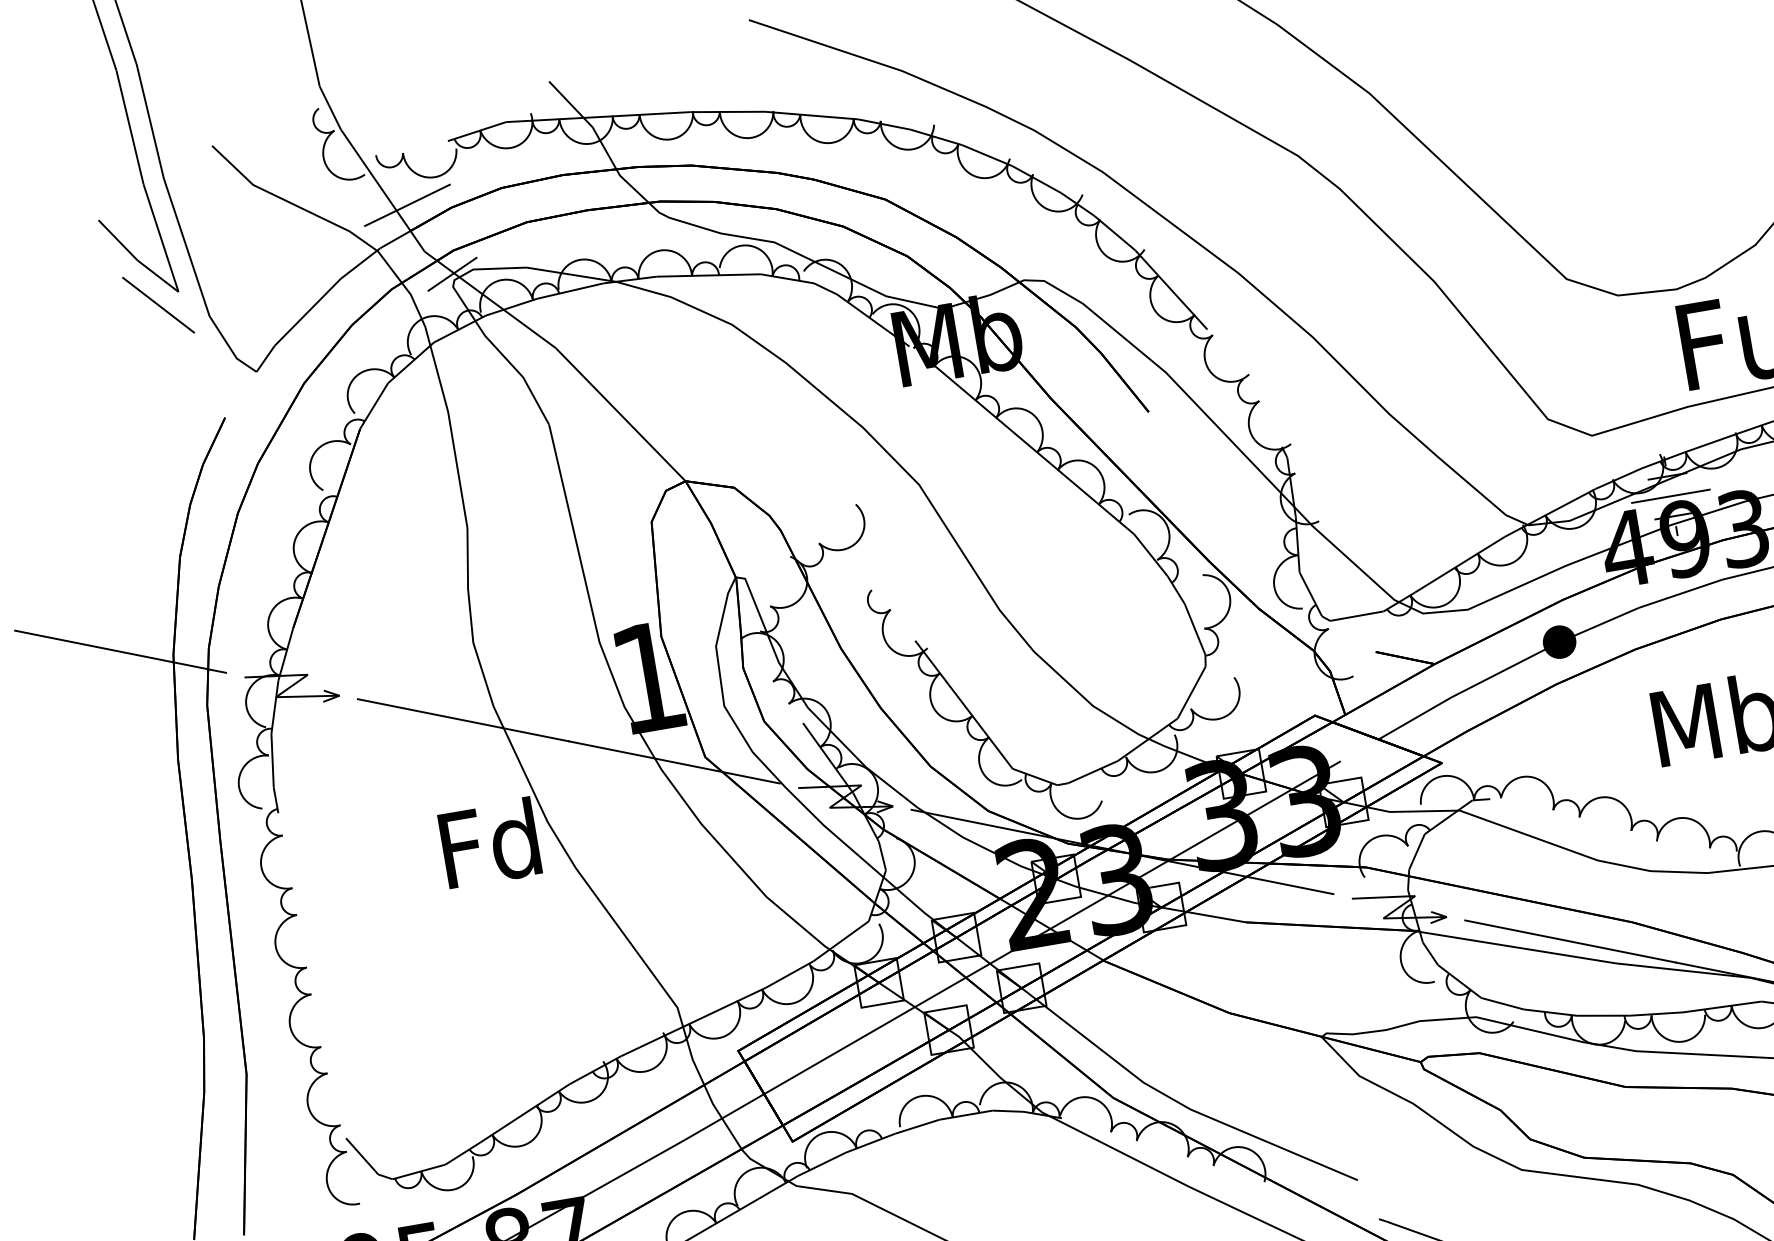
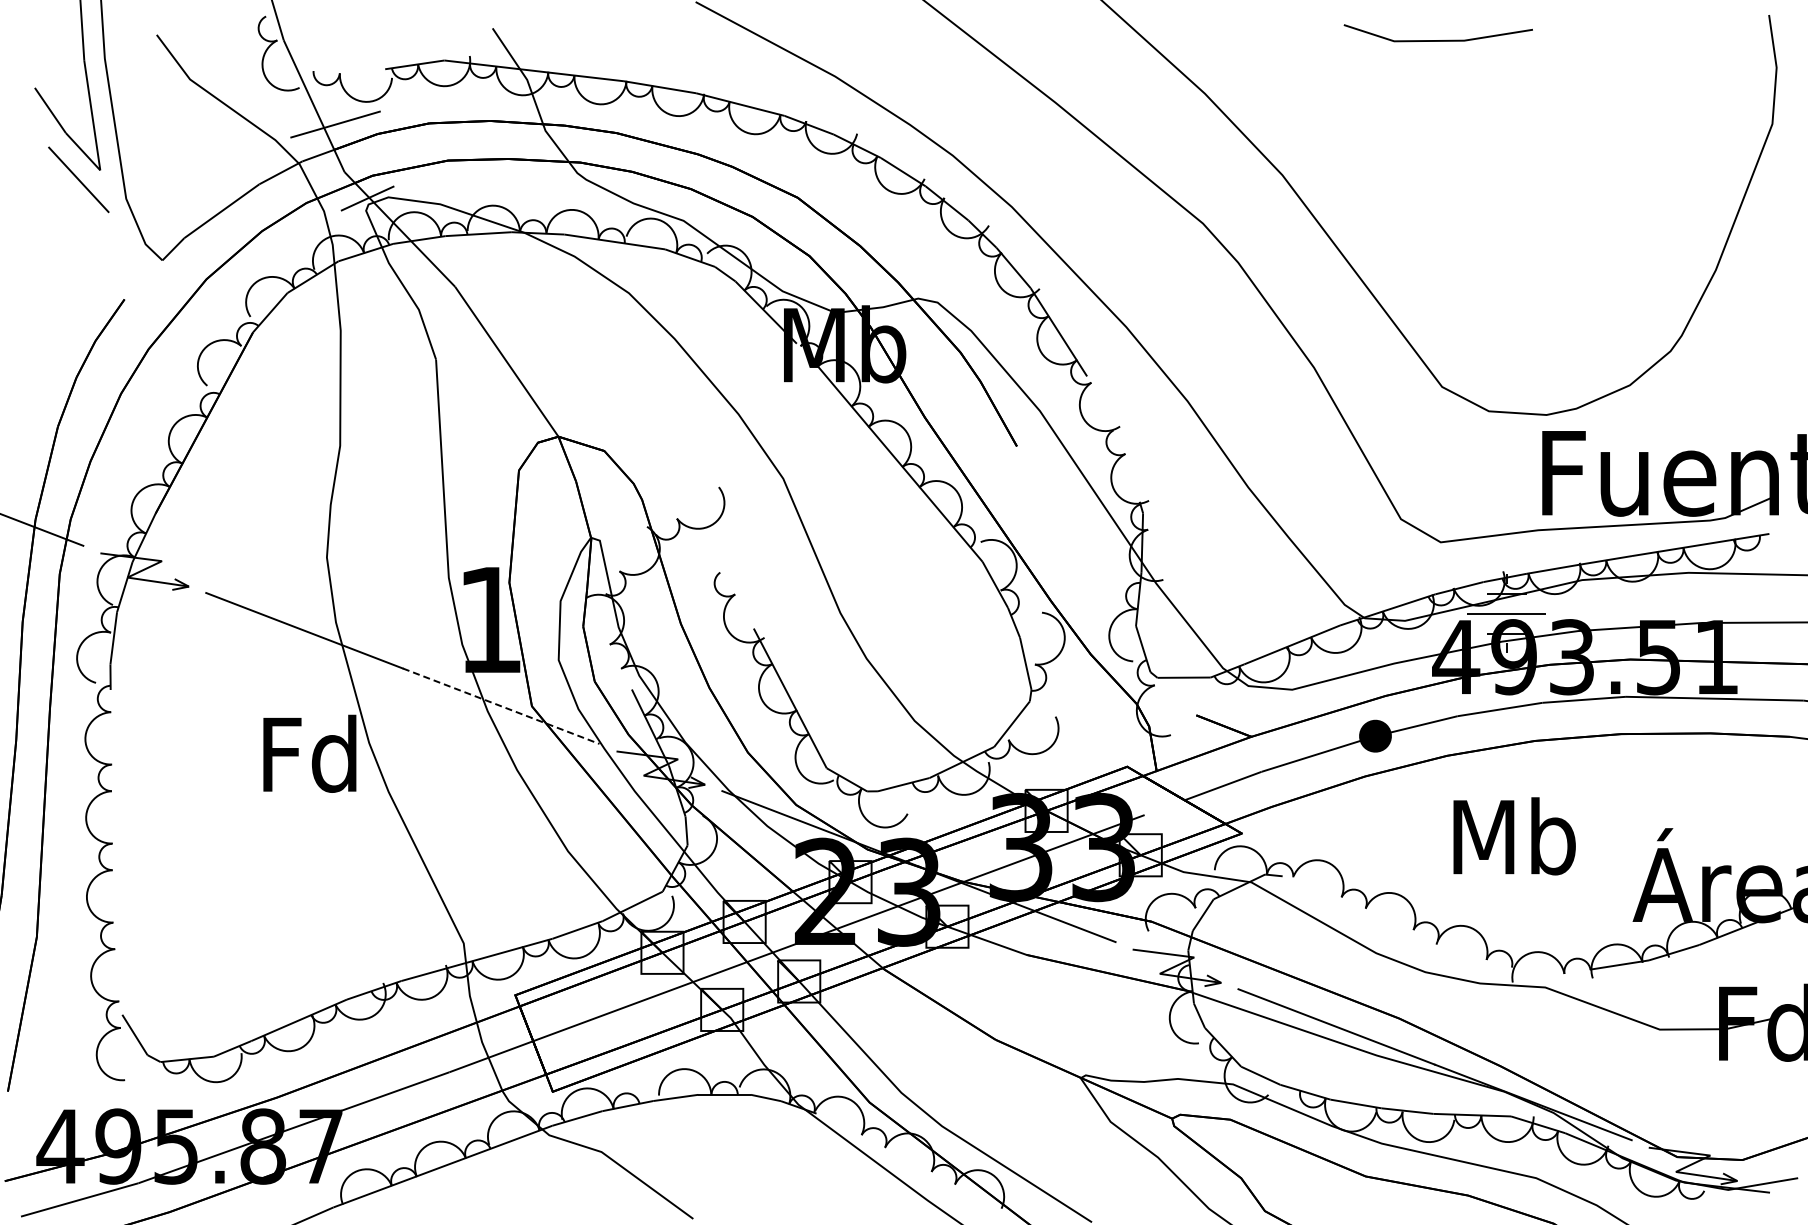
line: (674, 762) -> (501, 706), solid -> dashed

